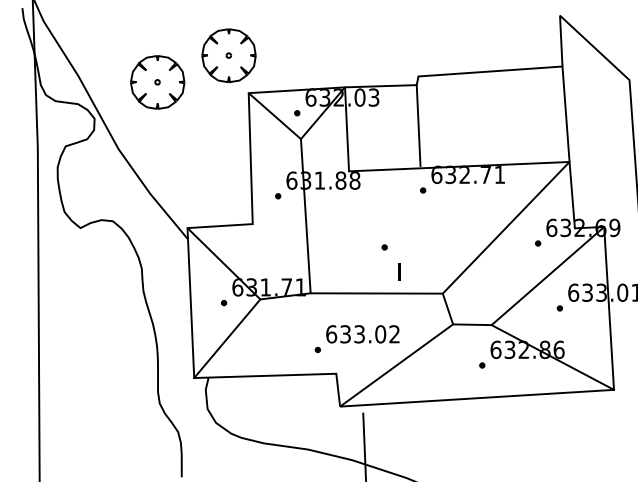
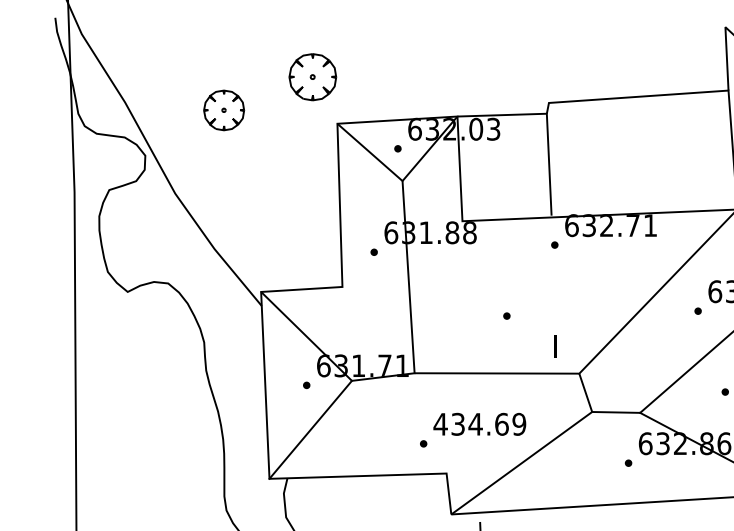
part: (228, 55) -> (312, 76), size x0.7
part: (157, 82) -> (223, 110), size x0.6
text: (399, 271) -> (555, 346), moved
text: (362, 334) -> (479, 424), 633.02 -> 434.69

